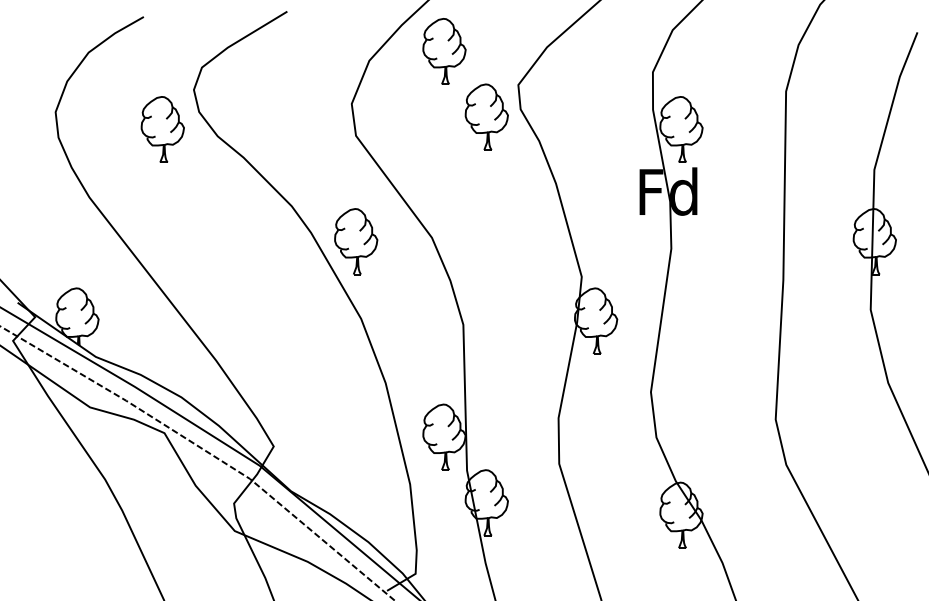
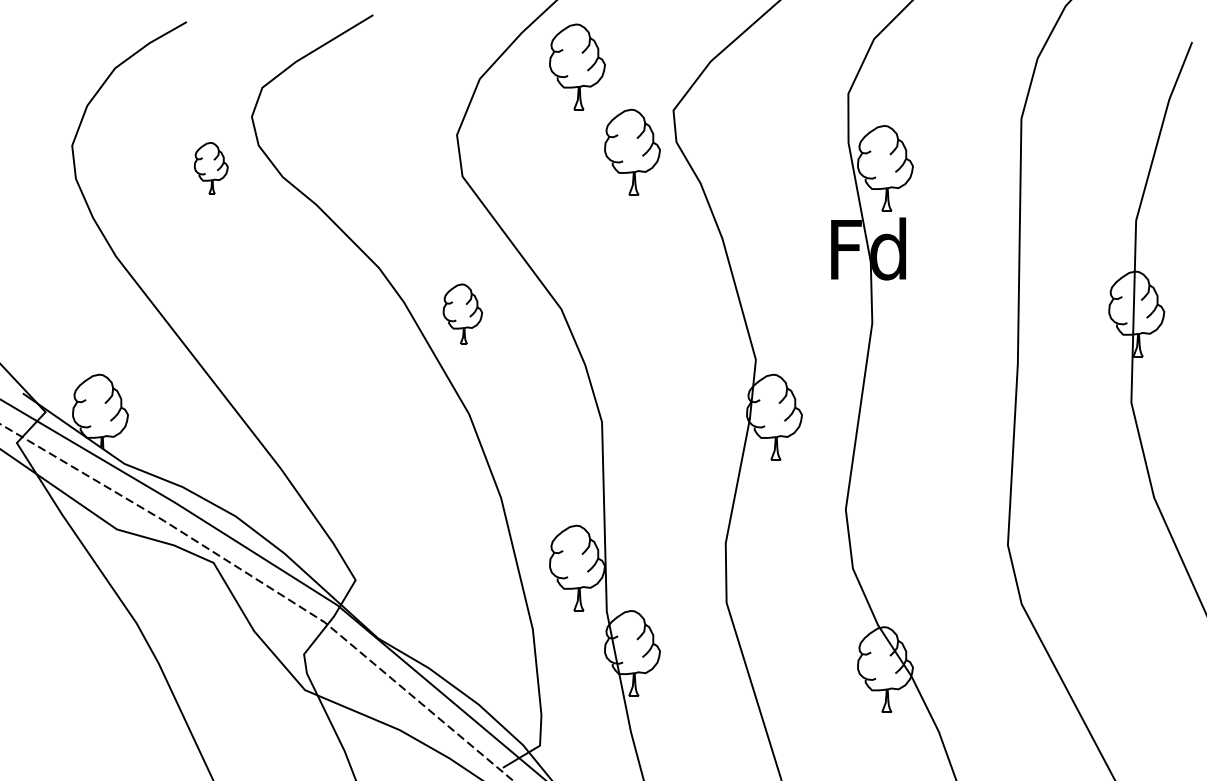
part: (162, 129) -> (211, 168), size x0.6
part: (356, 241) -> (463, 313), size x0.7

